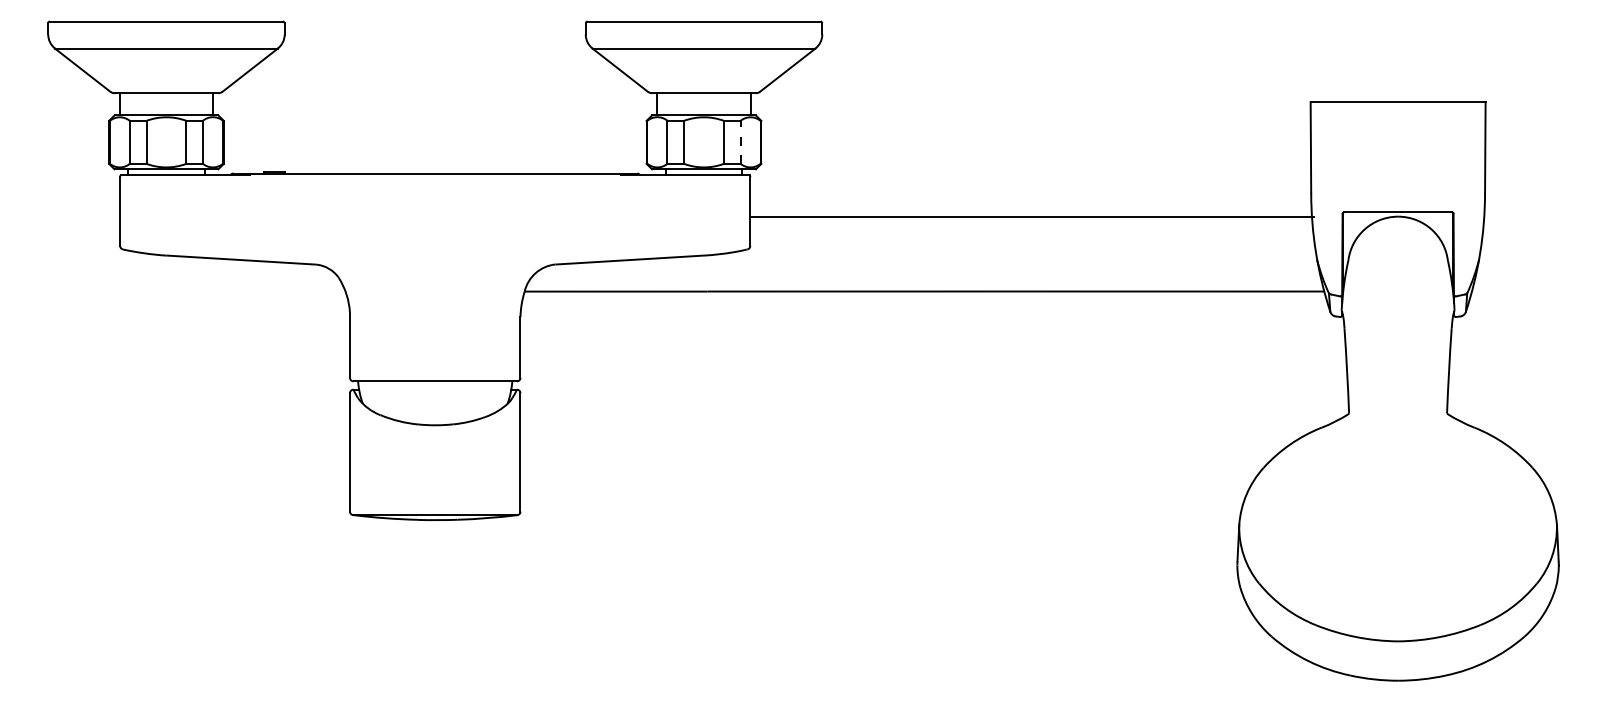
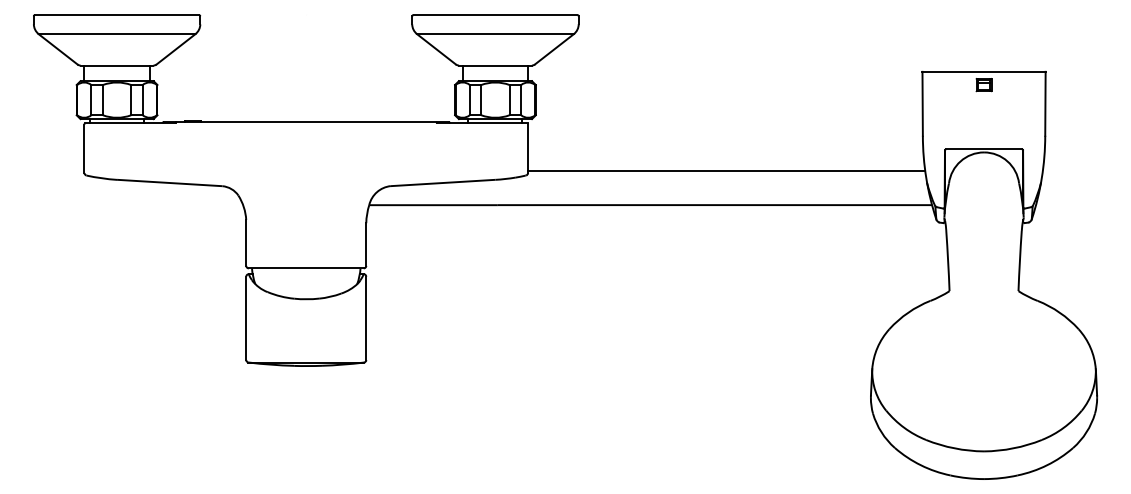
part: (1397, 120) -> (983, 84), added
line: (740, 142) -> (521, 100), dashed -> solid
line: (1032, 217) -> (726, 170), moved

